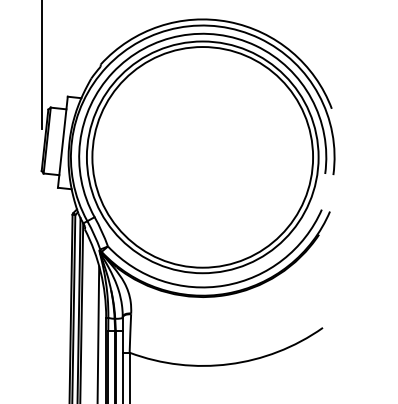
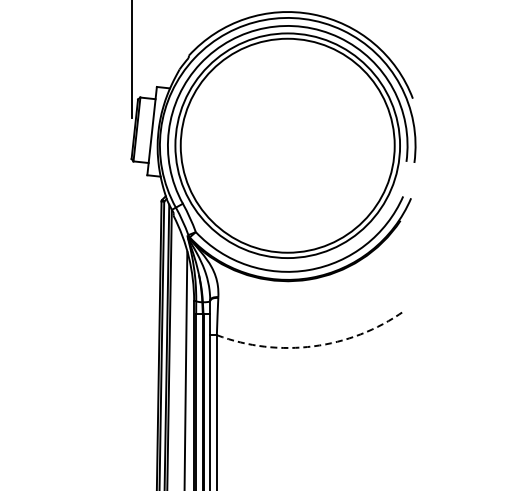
arc: (229, 364) -> (313, 346), solid -> dashed

